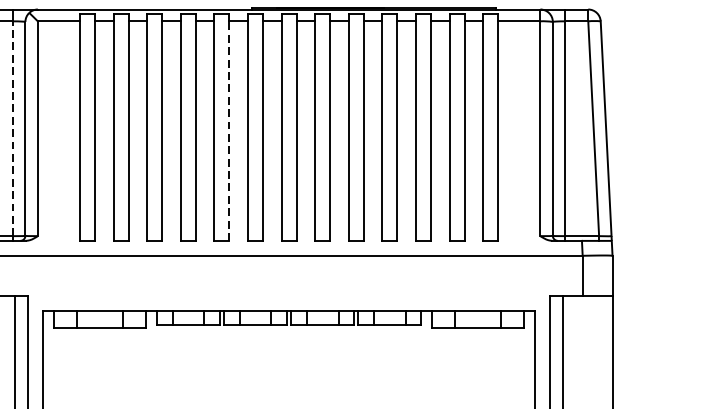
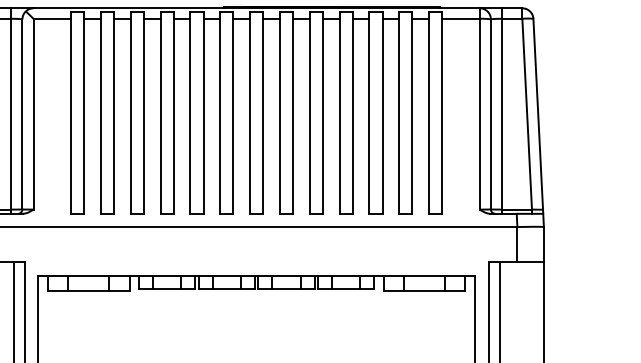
line: (13, 127) -> (11, 113), dashed -> solid
line: (229, 131) -> (203, 116), dashed -> solid

